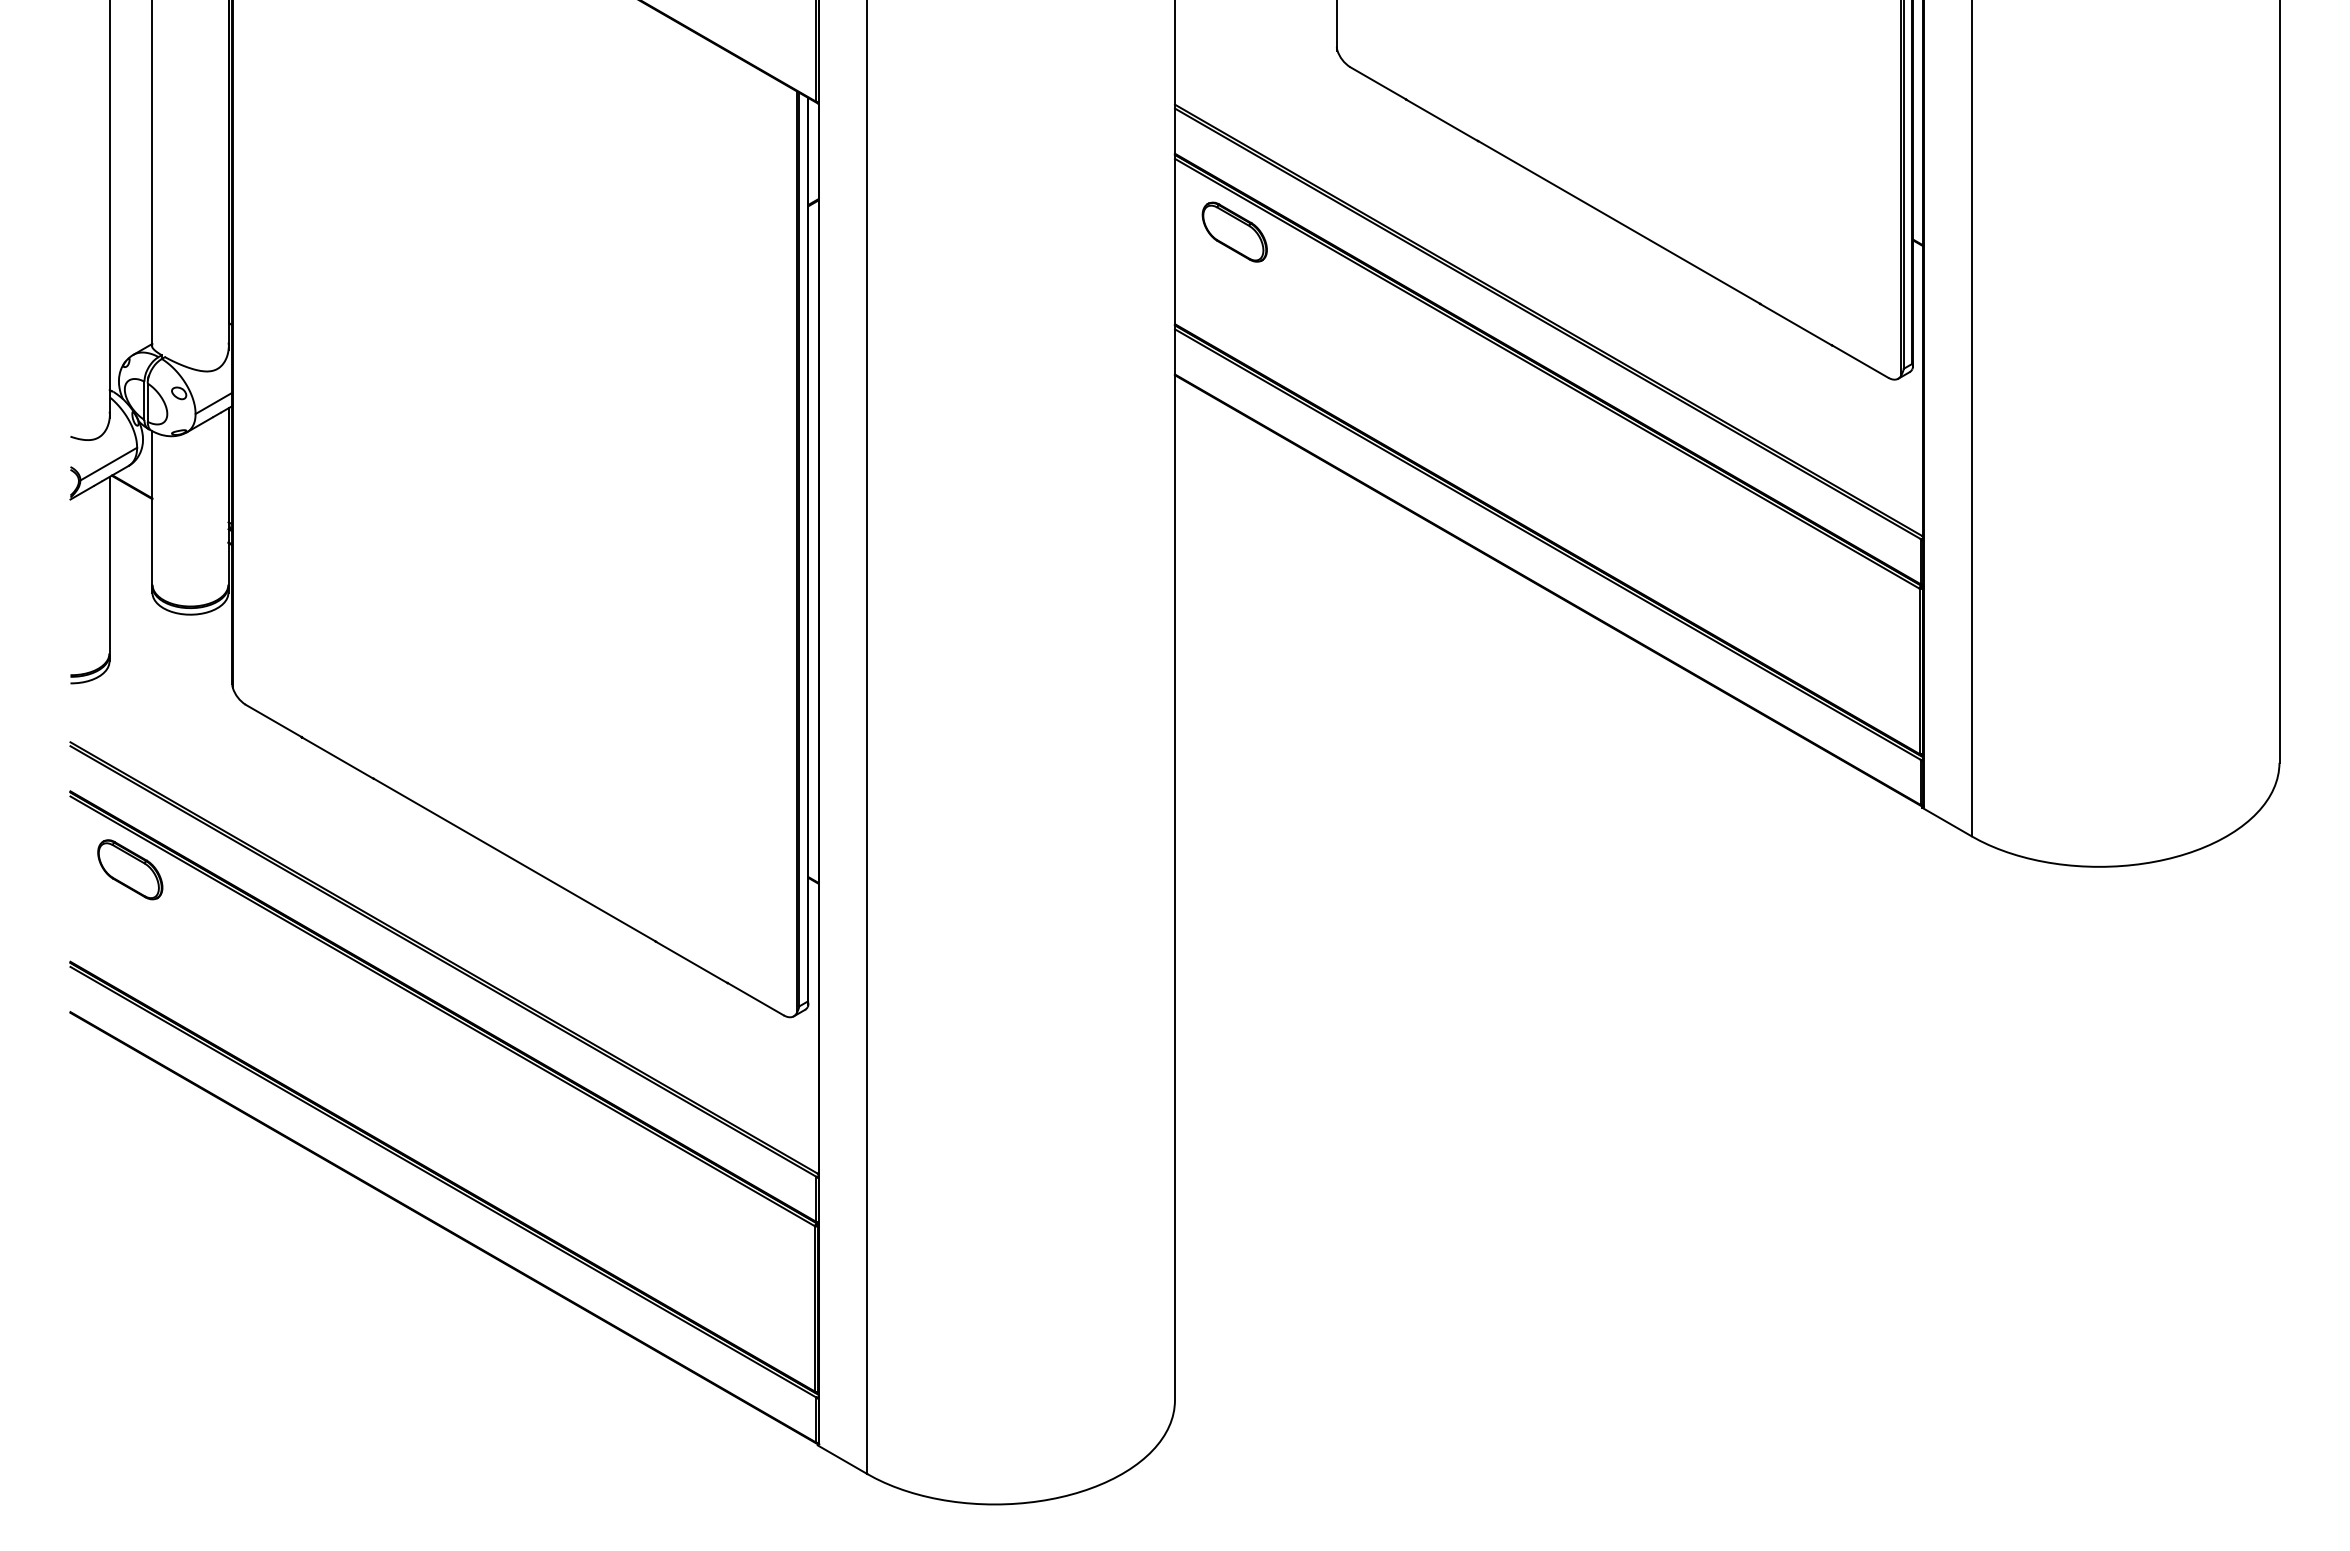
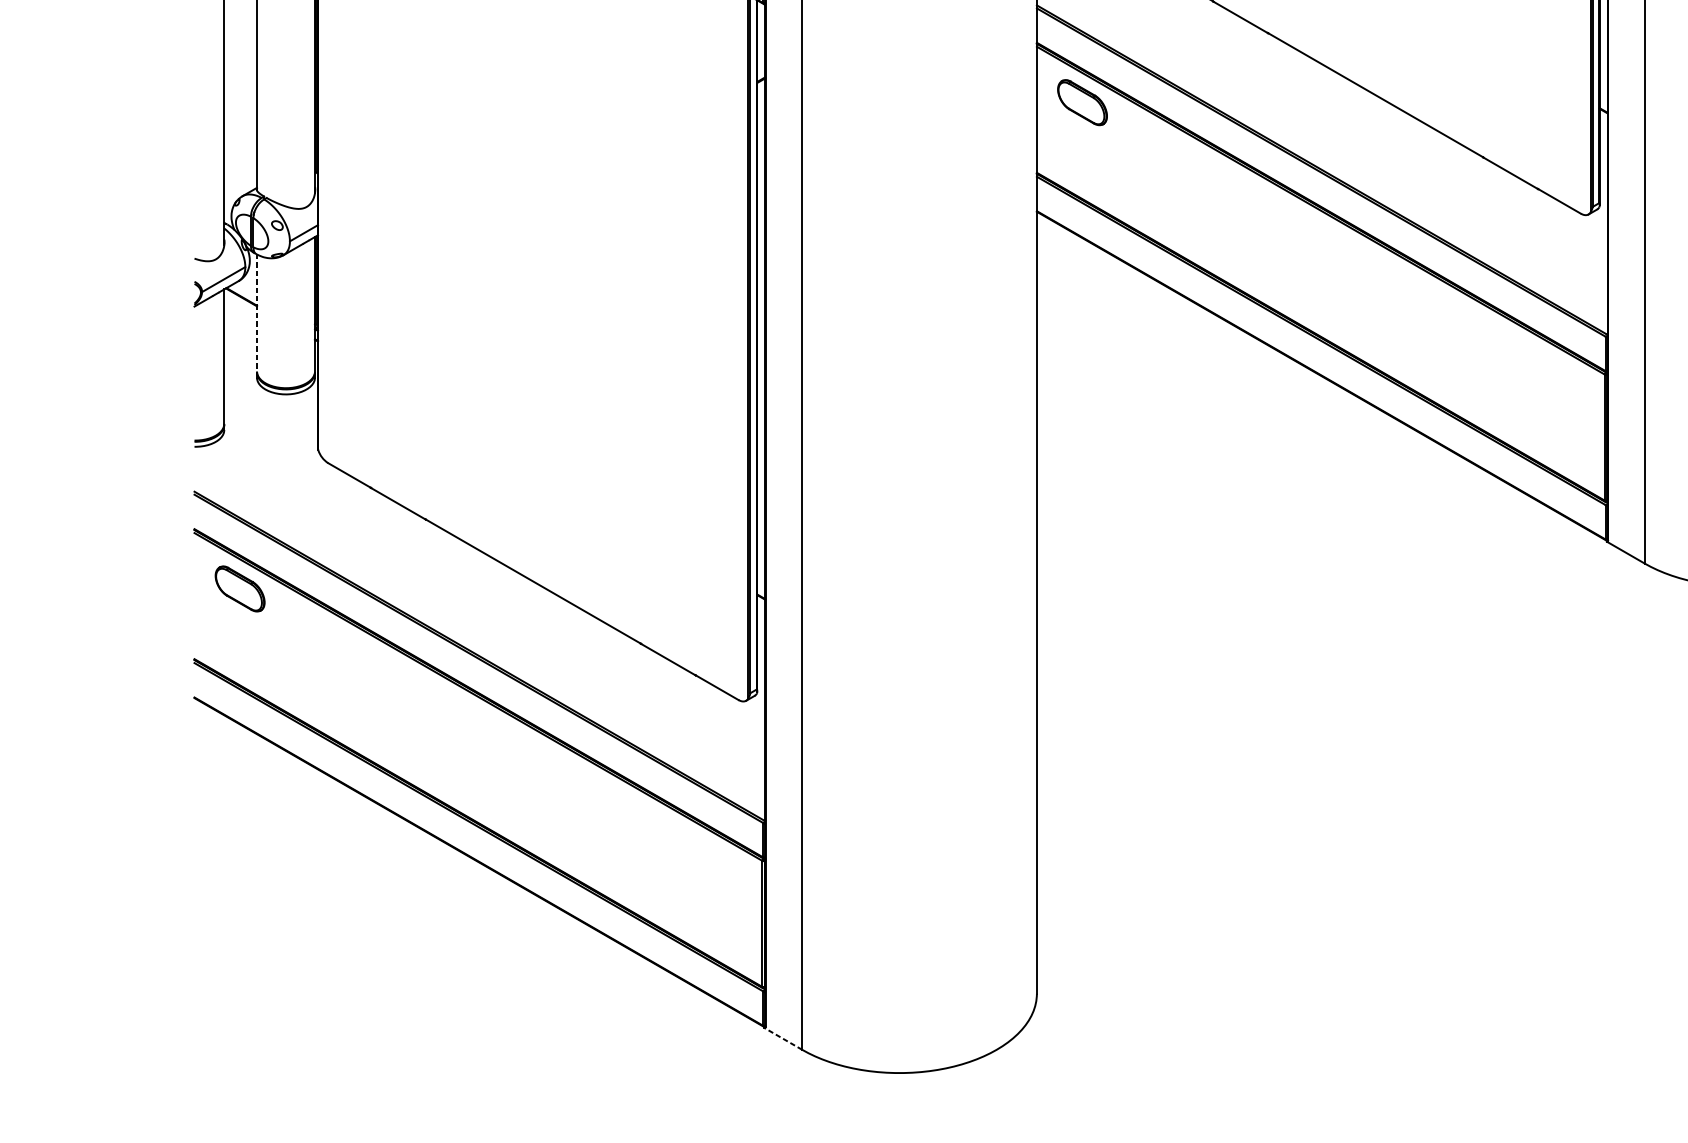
line: (152, 507) -> (257, 312), solid -> dashed
line: (842, 1459) -> (783, 1038), solid -> dashed

